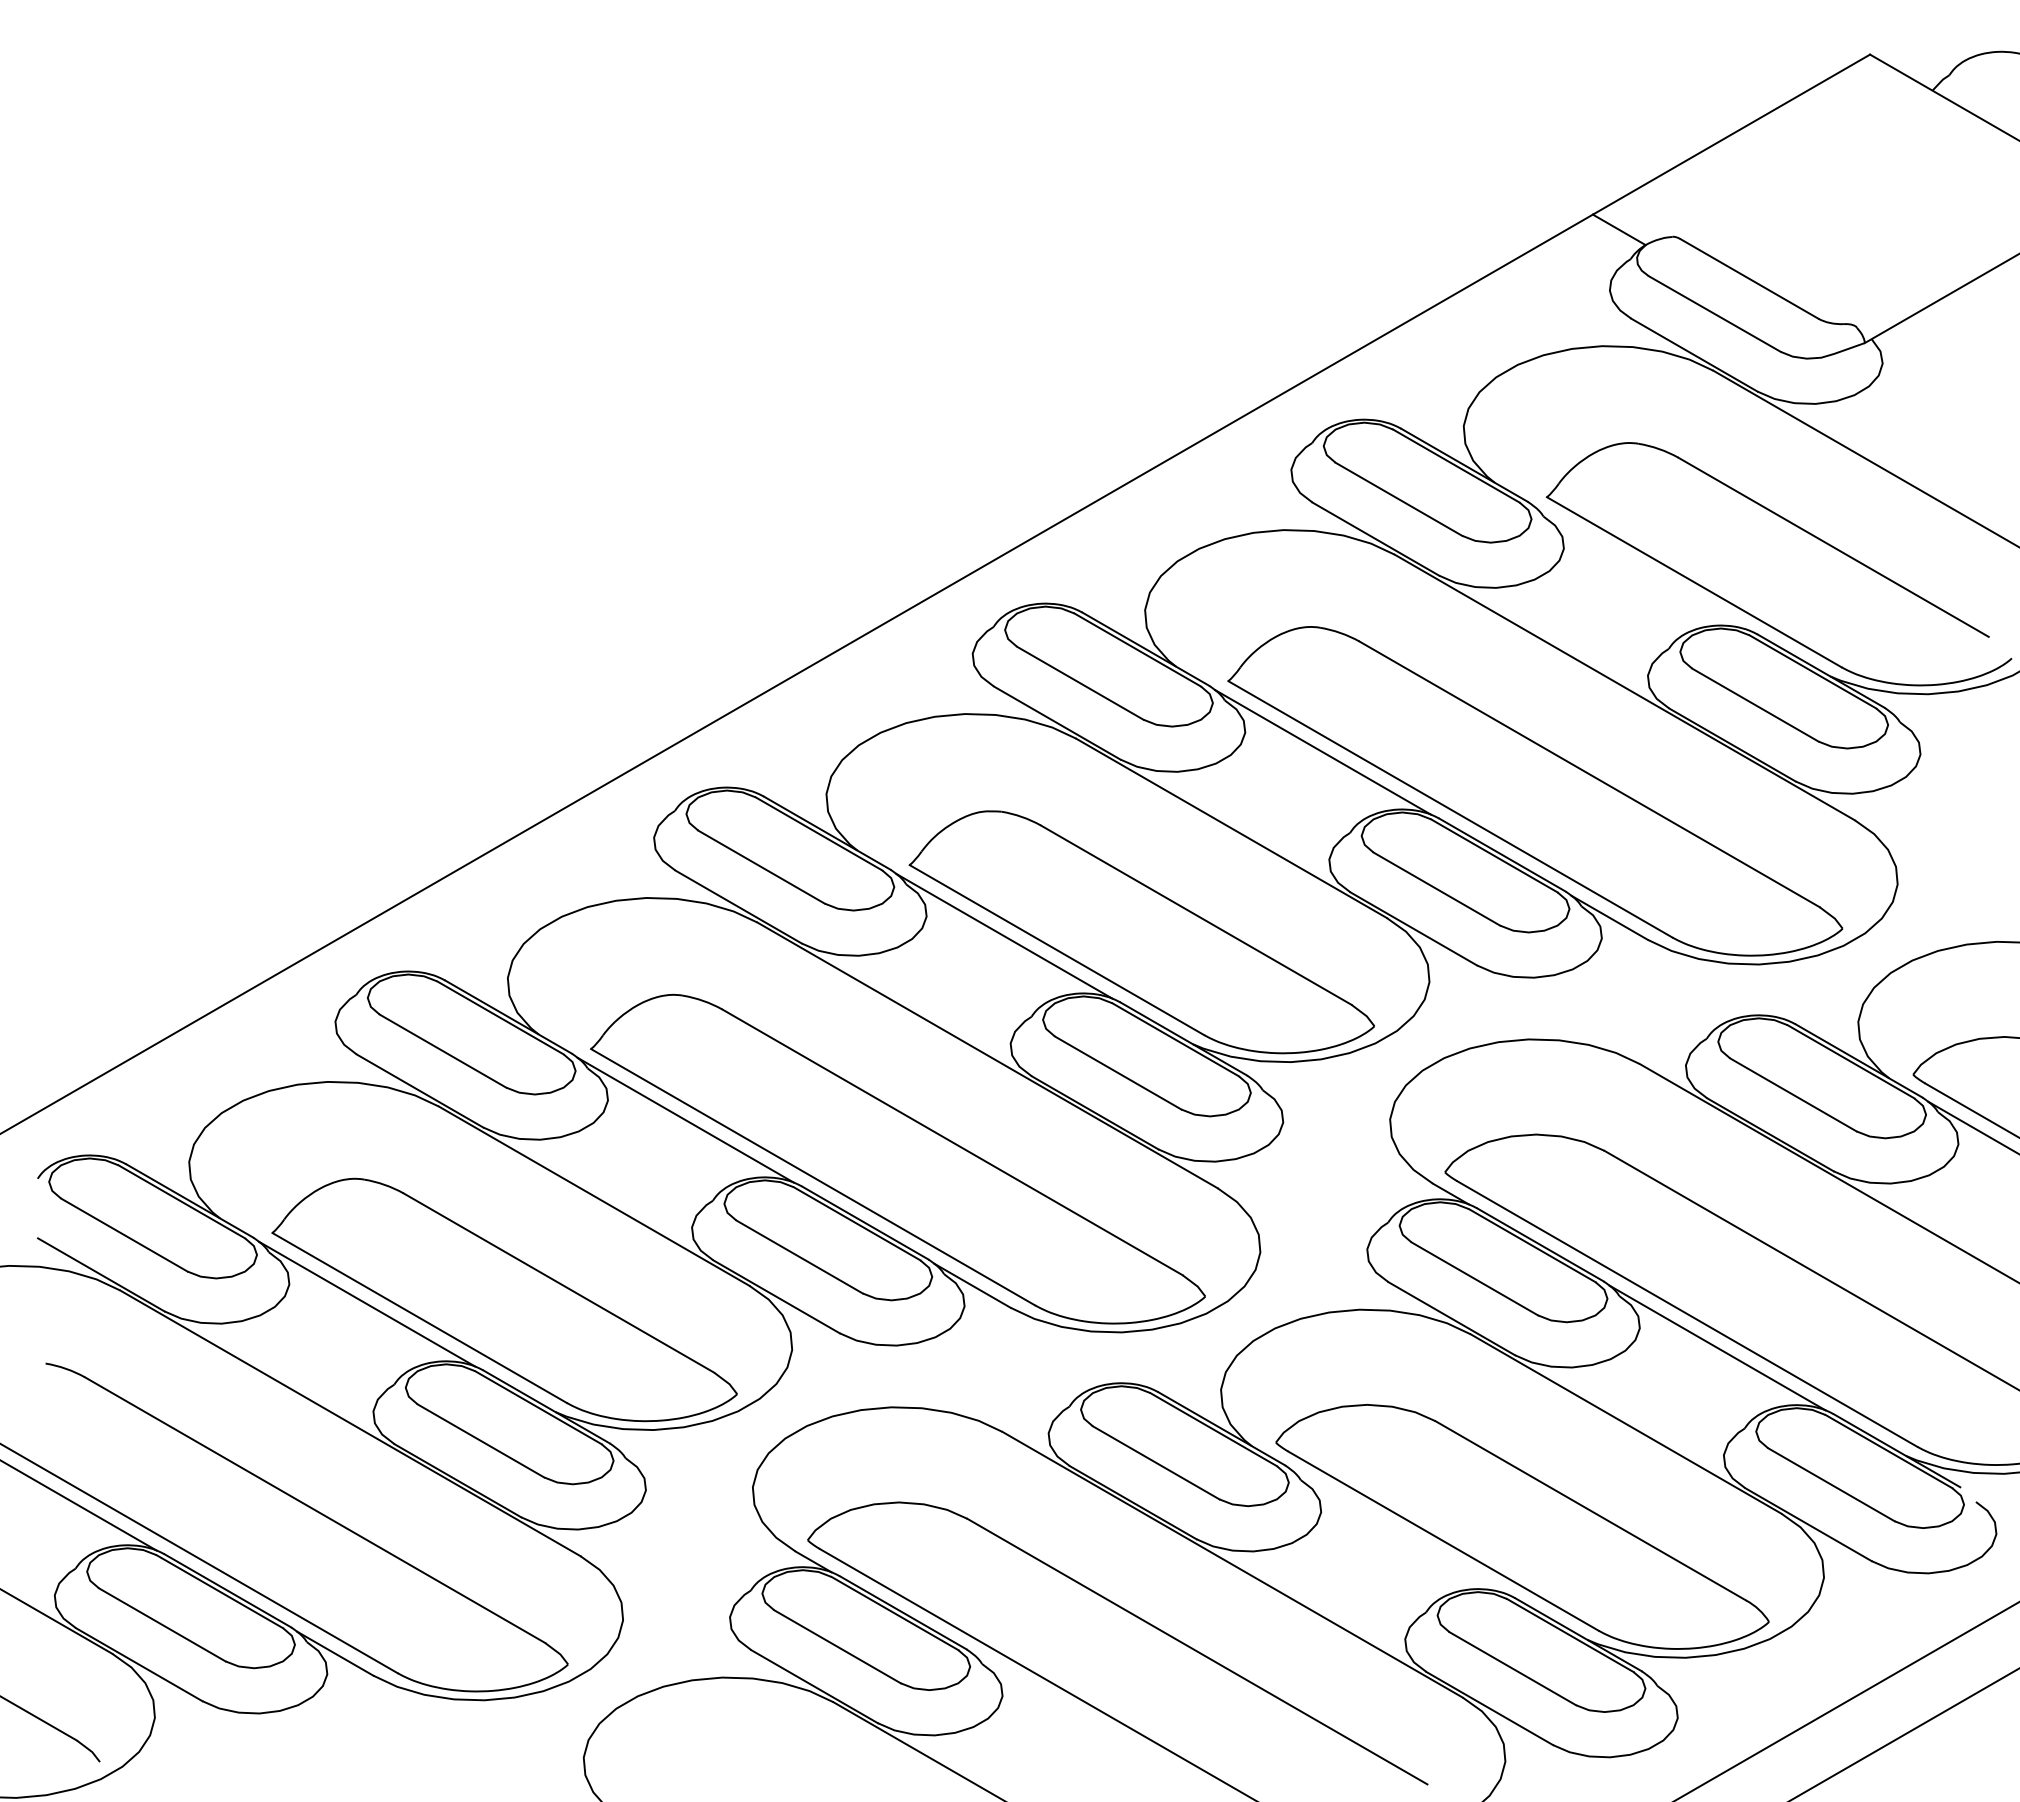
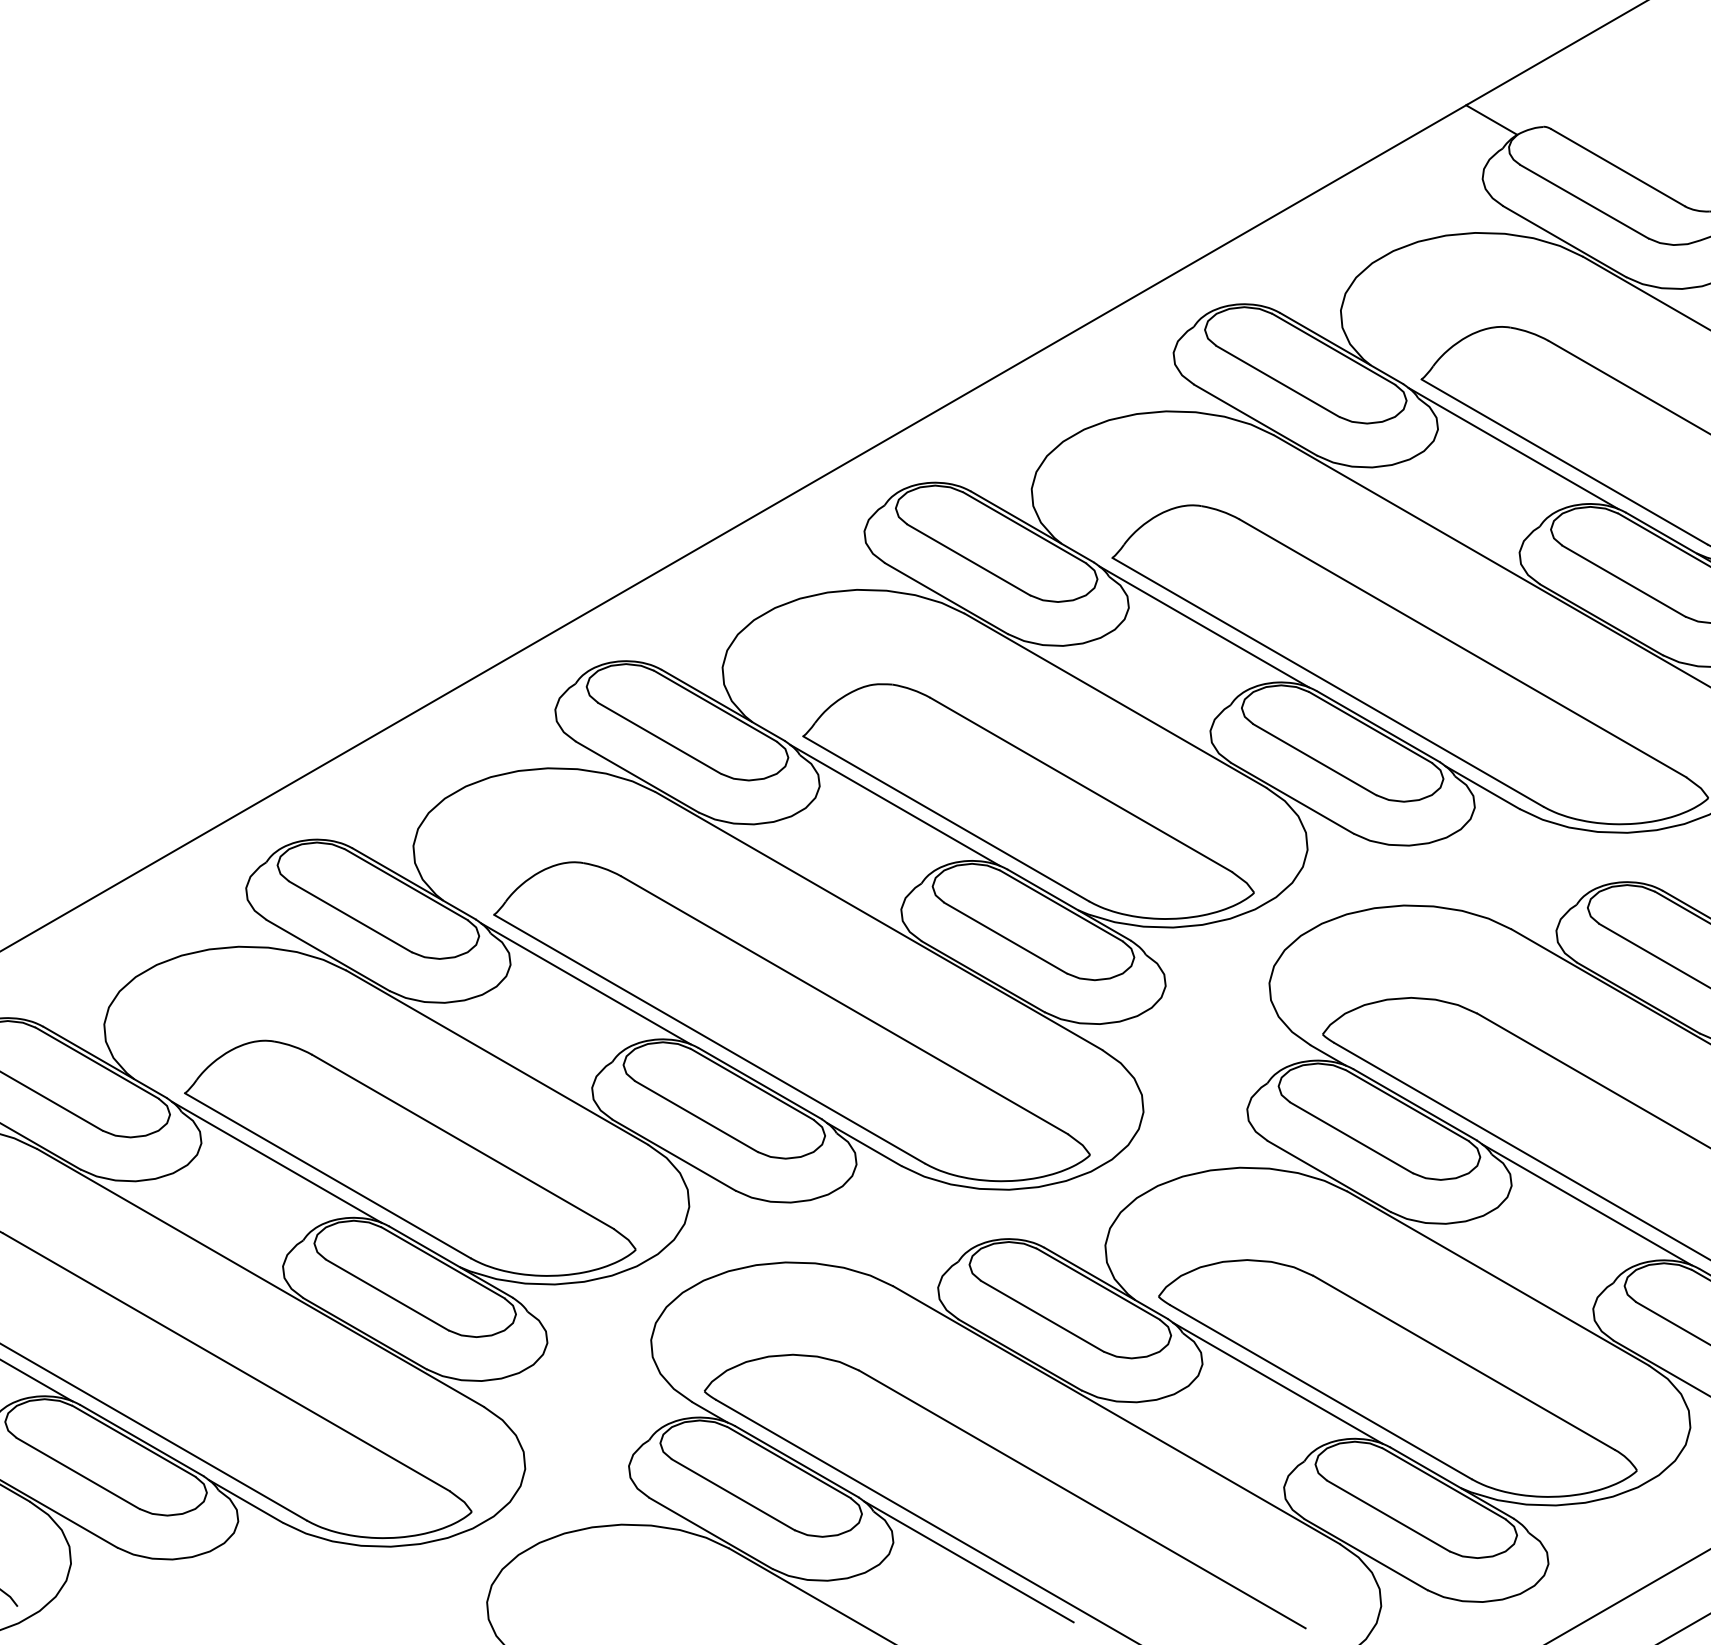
line: (1641, 568) -> (1513, 448), added
line: (1398, 1531) -> (1277, 1382), added
line: (1080, 1715) -> (969, 1561), added

